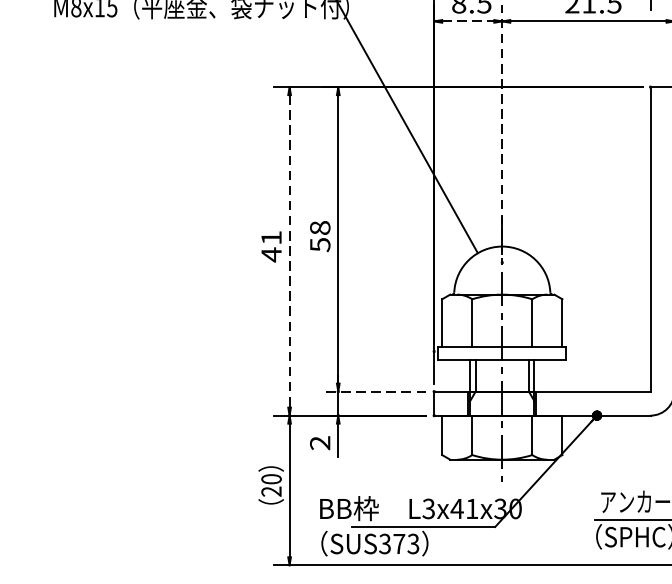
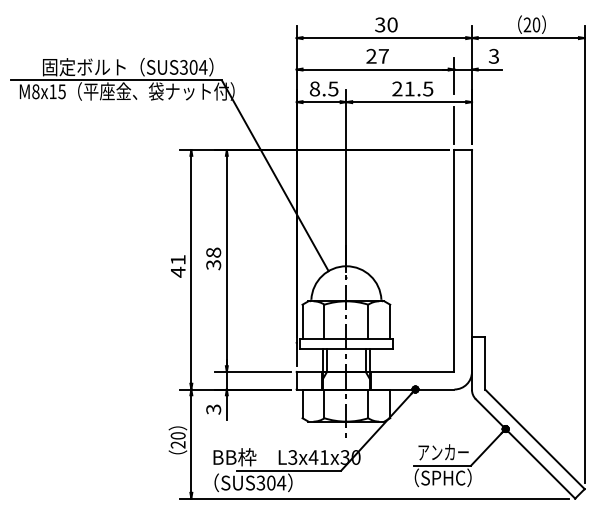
line: (468, 21) -> (321, 102), dashed -> solid
line: (650, 53) -> (454, 125), added
line: (502, 130) -> (346, 181), dashed -> solid
text: (319, 244) -> (213, 264), 58 -> 38
line: (289, 250) -> (191, 269), dashed -> solid
line: (374, 390) -> (253, 371), dashed -> solid
text: (319, 443) -> (213, 409), 2 -> 3
text: (406, 543) -> (276, 482), SUS373 -> SUS304

